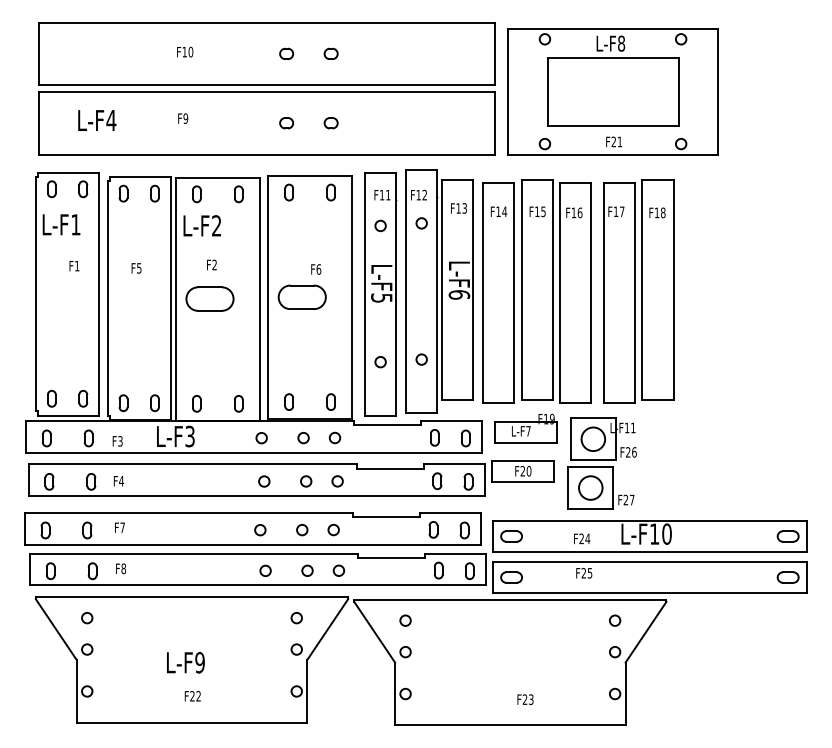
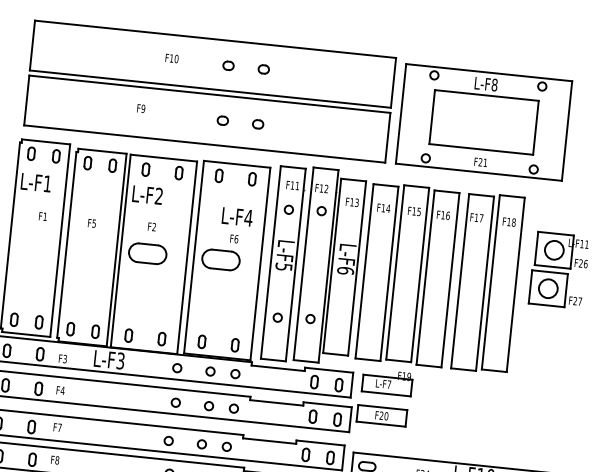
text: (185, 51) -> (172, 58), moved
text: (97, 120) -> (237, 216), moved
part: (601, 463) -> (558, 270), moved

